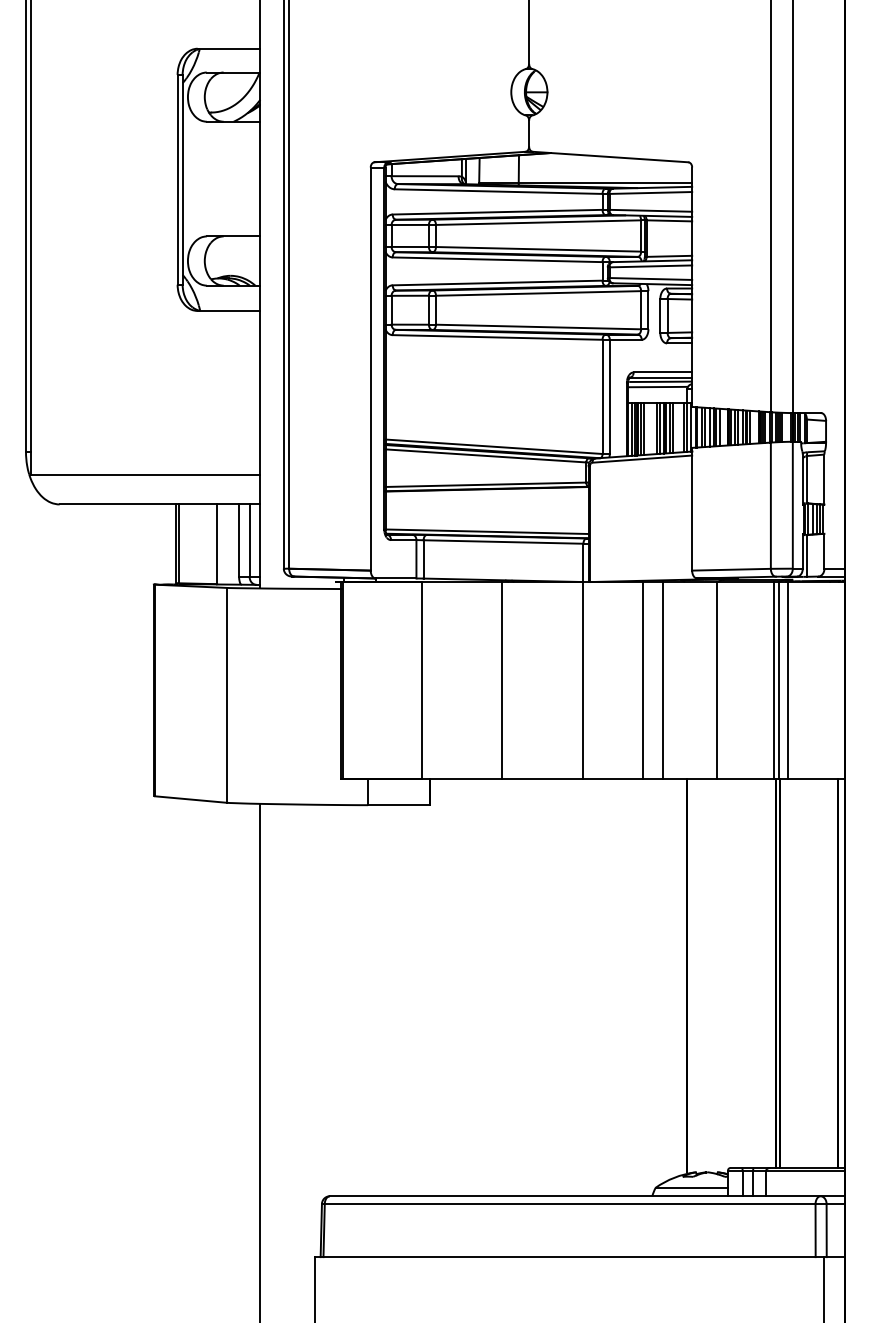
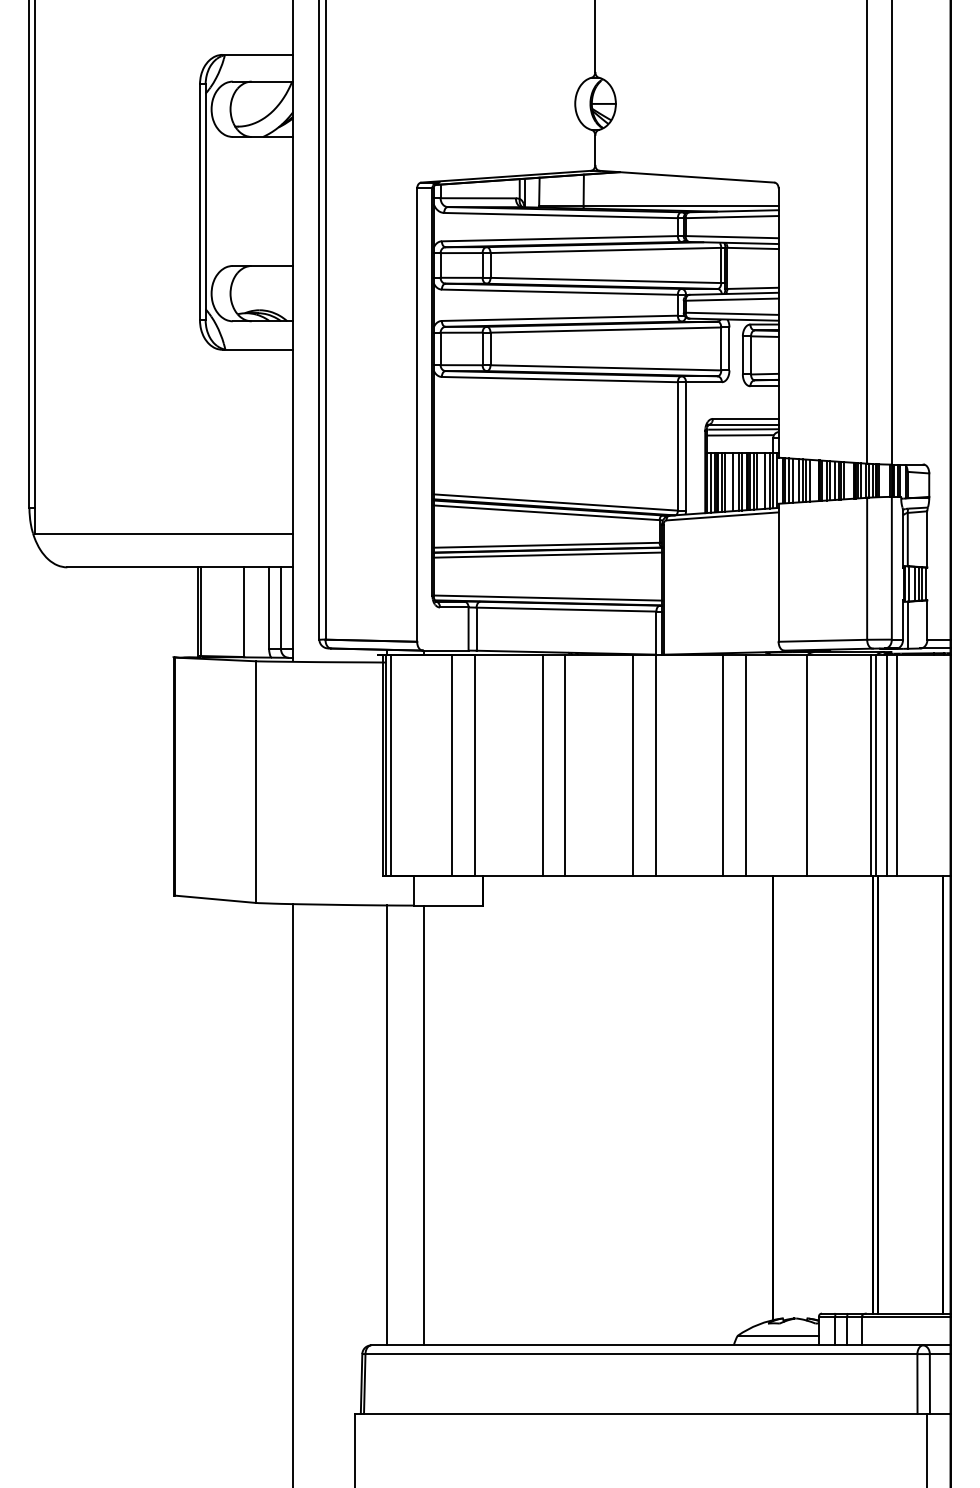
line: (679, 427) -> (764, 480), added
line: (651, 428) -> (732, 481), added
line: (486, 492) -> (547, 554), added
line: (347, 679) -> (391, 764), added
line: (402, 679) -> (452, 764), added
line: (482, 679) -> (542, 764), added
line: (562, 679) -> (632, 764), added
line: (796, 679) -> (896, 764), added
line: (343, 1000) -> (386, 1125), added
line: (376, 1000) -> (423, 1125), added

